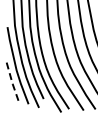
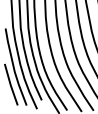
line: (12, 84) -> (10, 85), dashed -> solid

